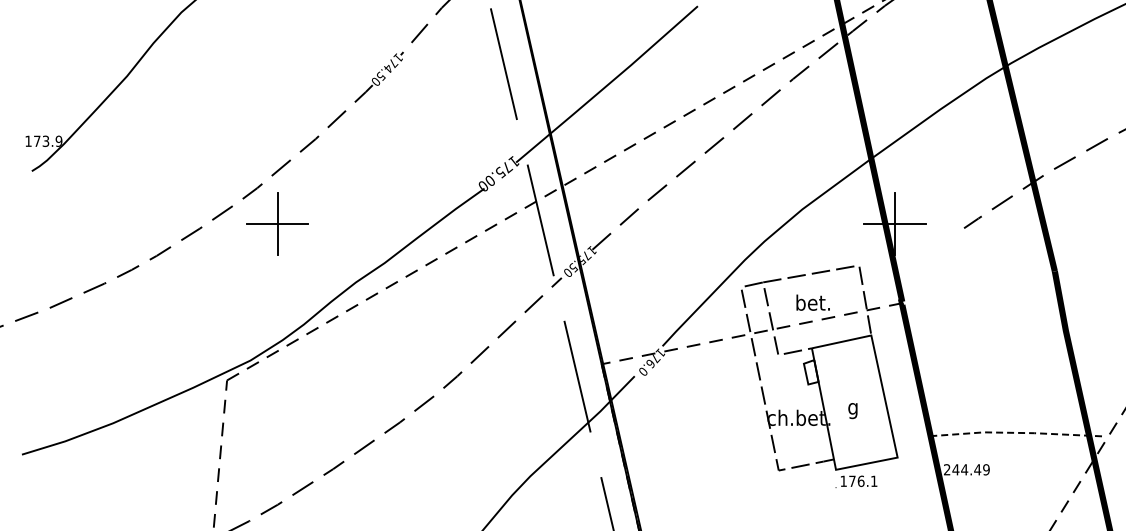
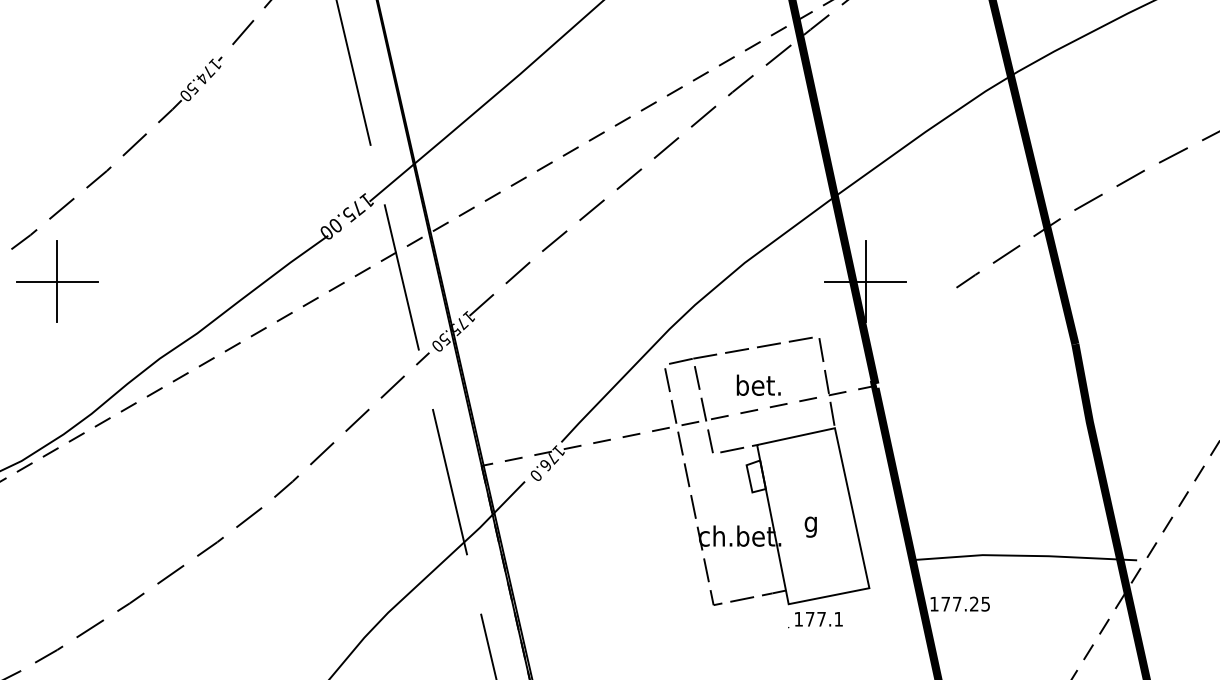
line: (1015, 432) -> (1023, 555), dashed -> solid
text: (966, 469) -> (959, 603), 244.49 -> 177.25
text: (860, 480) -> (820, 618), 176.1 -> 177.1

